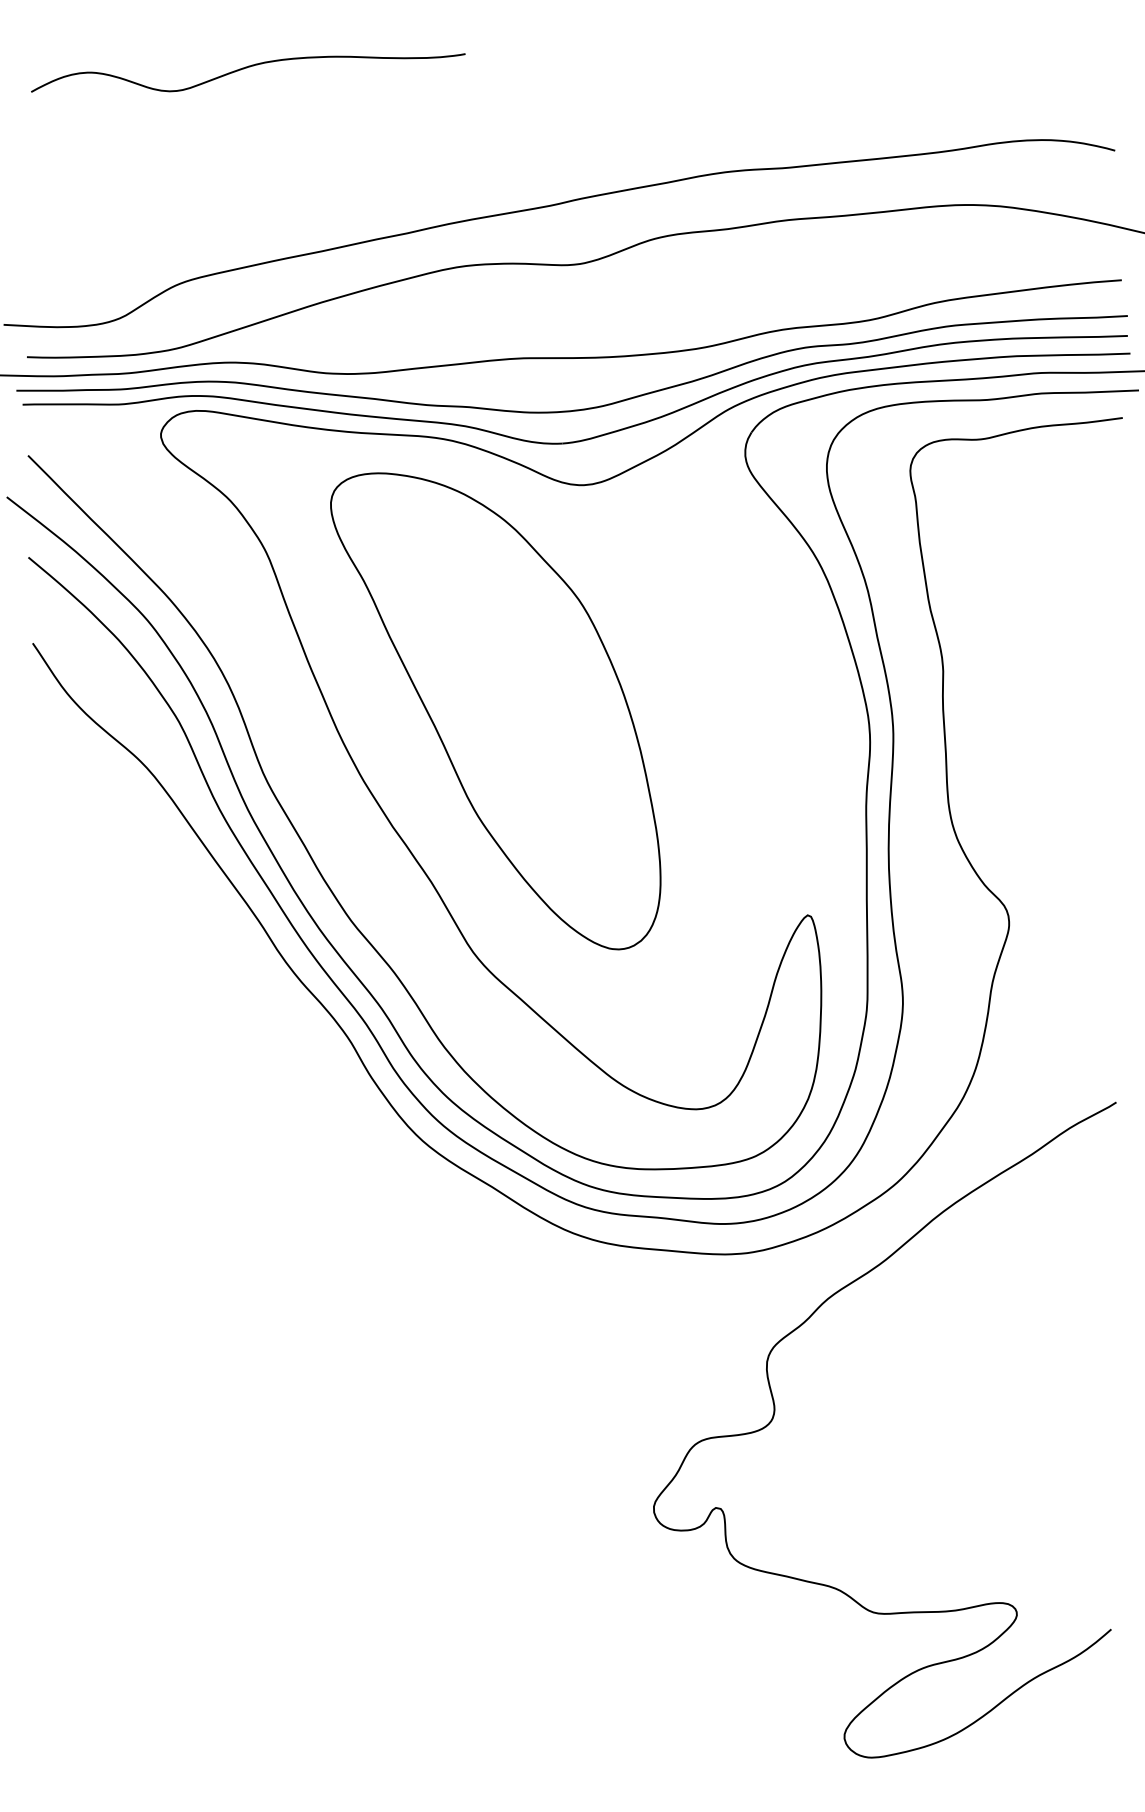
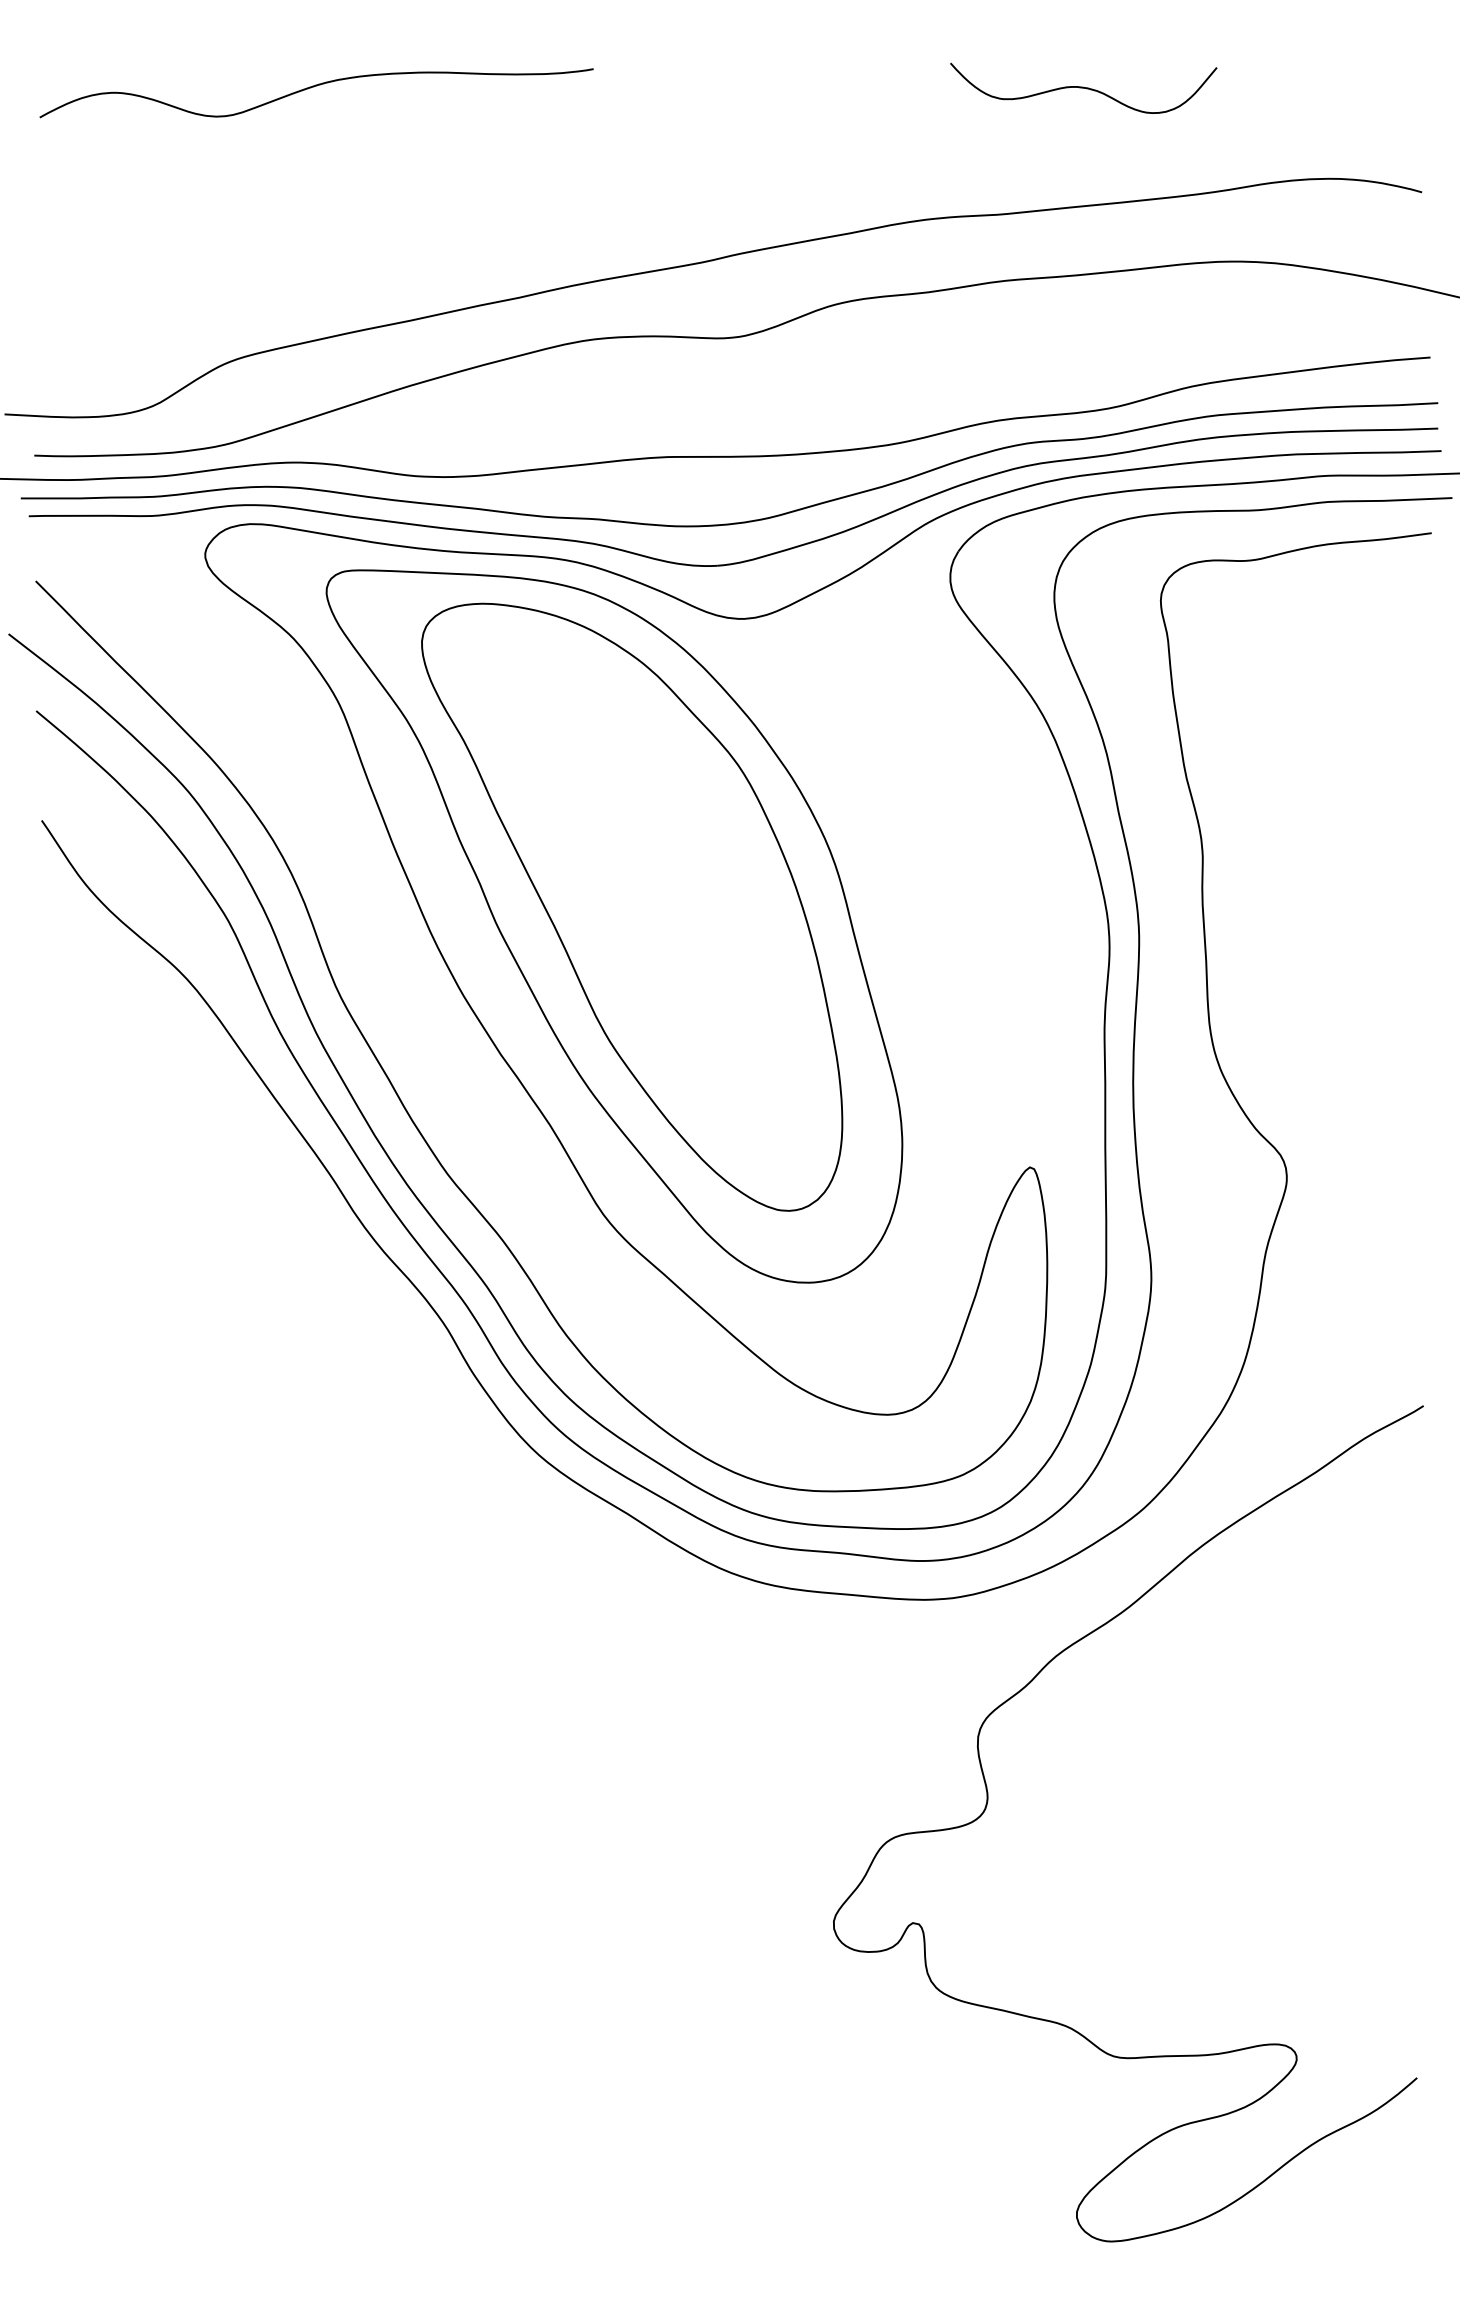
curve: (849, 69) -> (1083, 88), added
part: (481, 726) -> (613, 926), added

